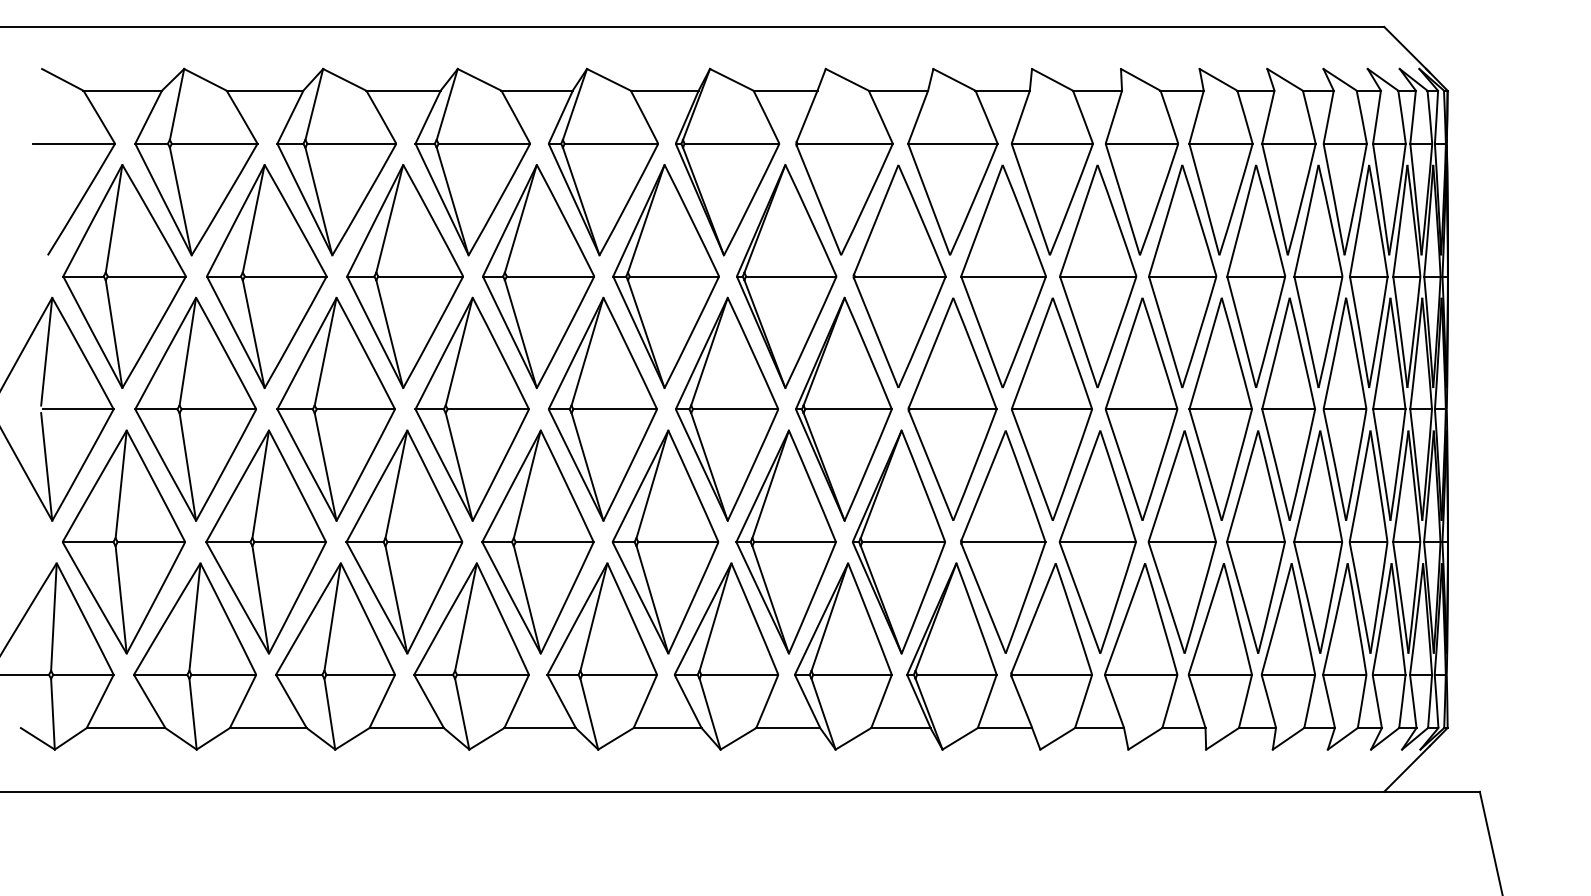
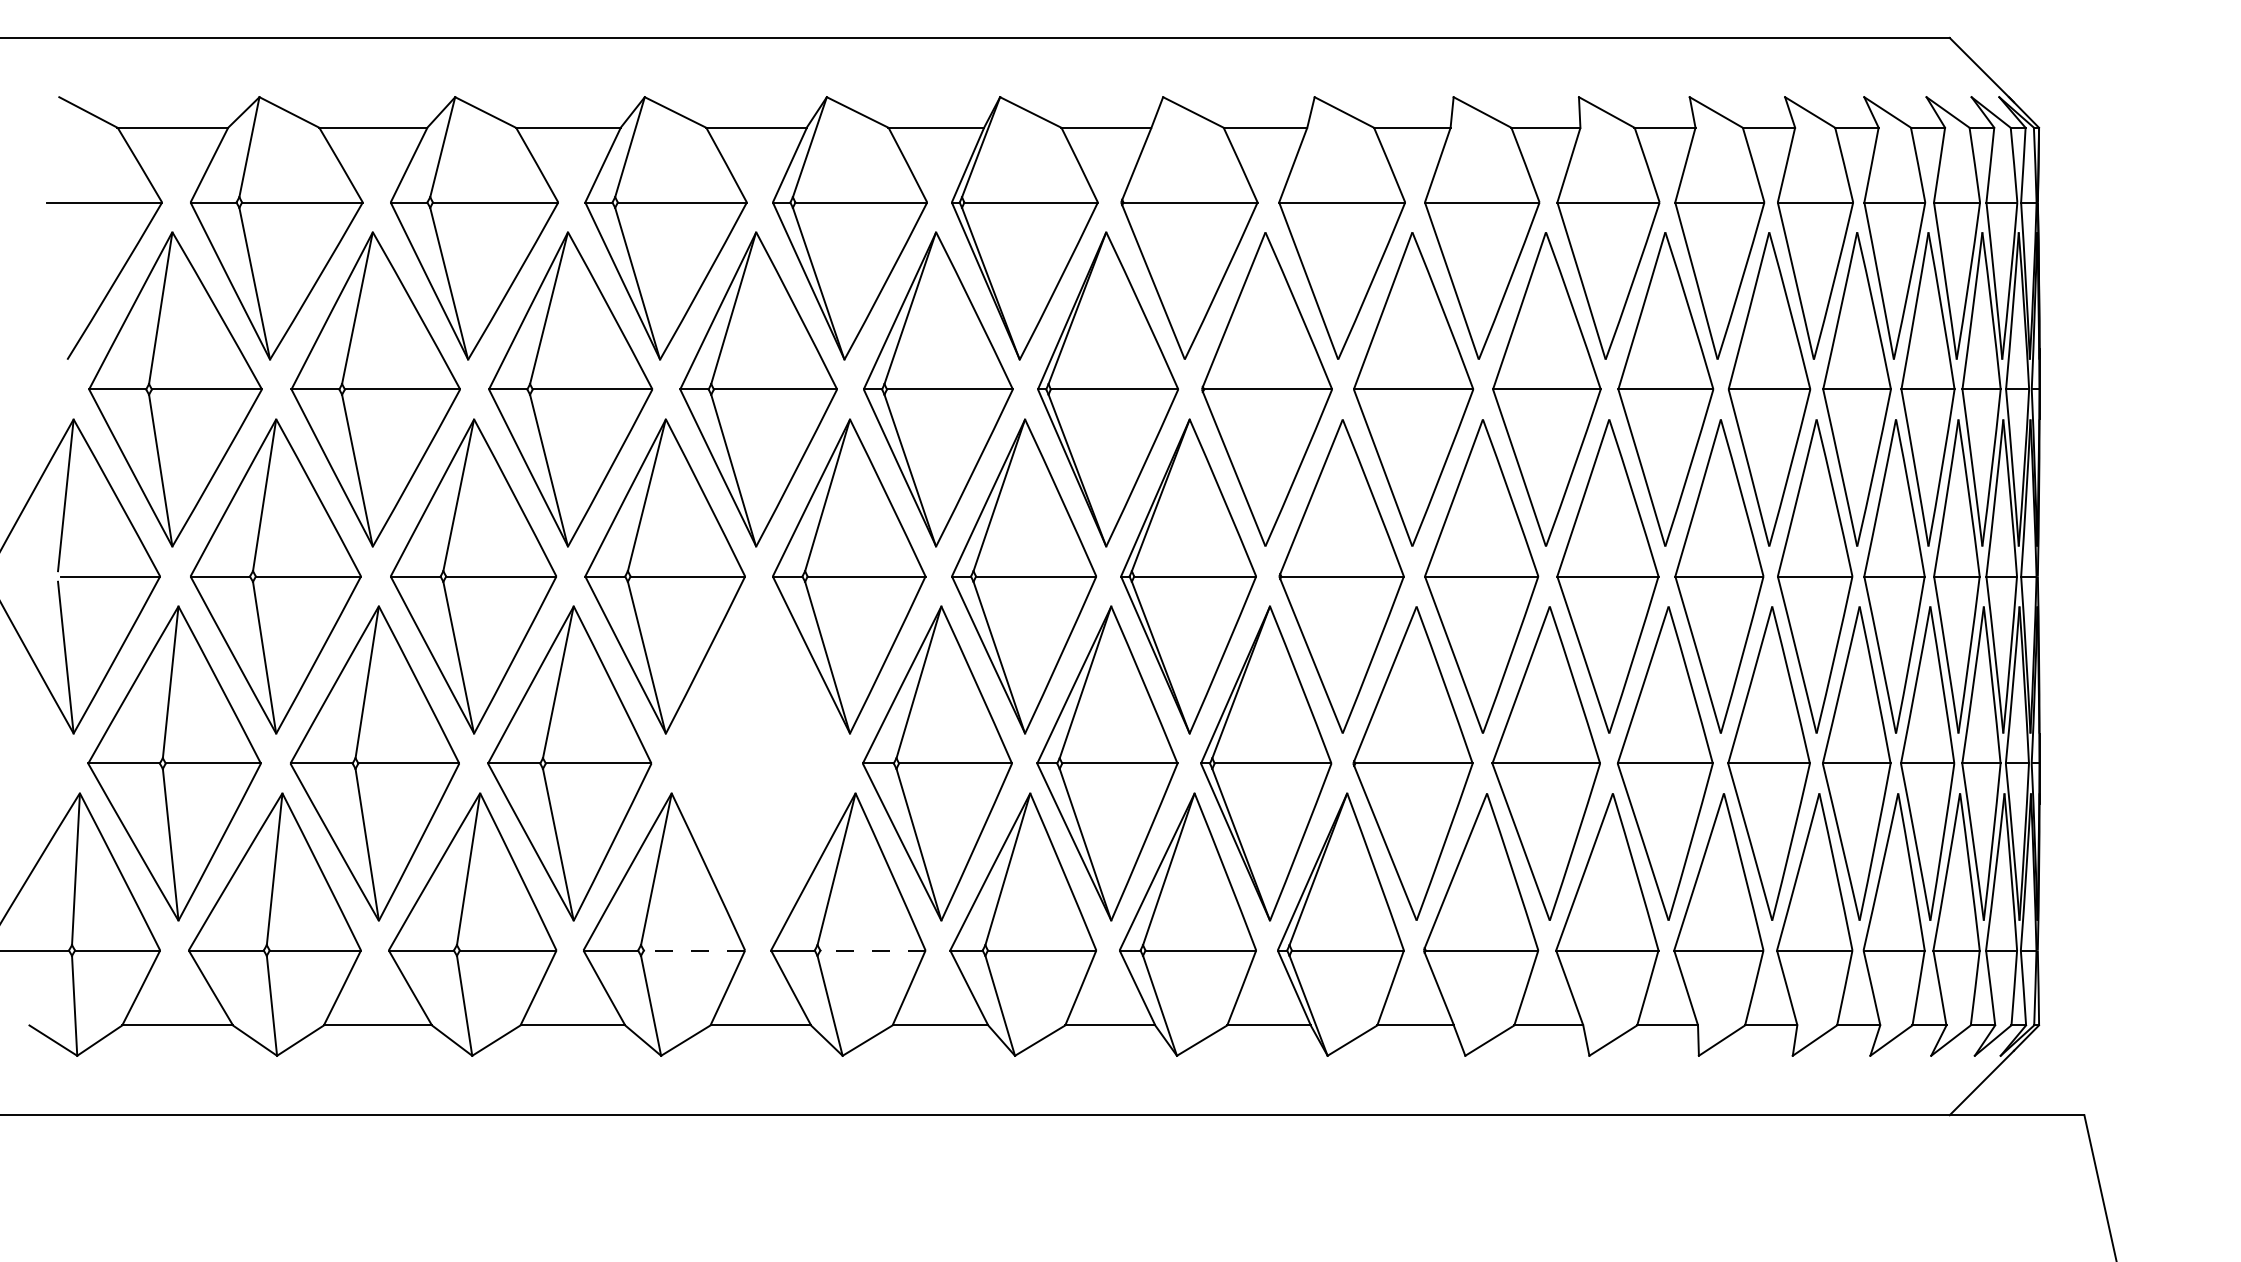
part: (537, 541) -> (757, 762), removed
line: (493, 674) -> (695, 950), solid -> dashed
line: (619, 674) -> (872, 950), solid -> dashed

